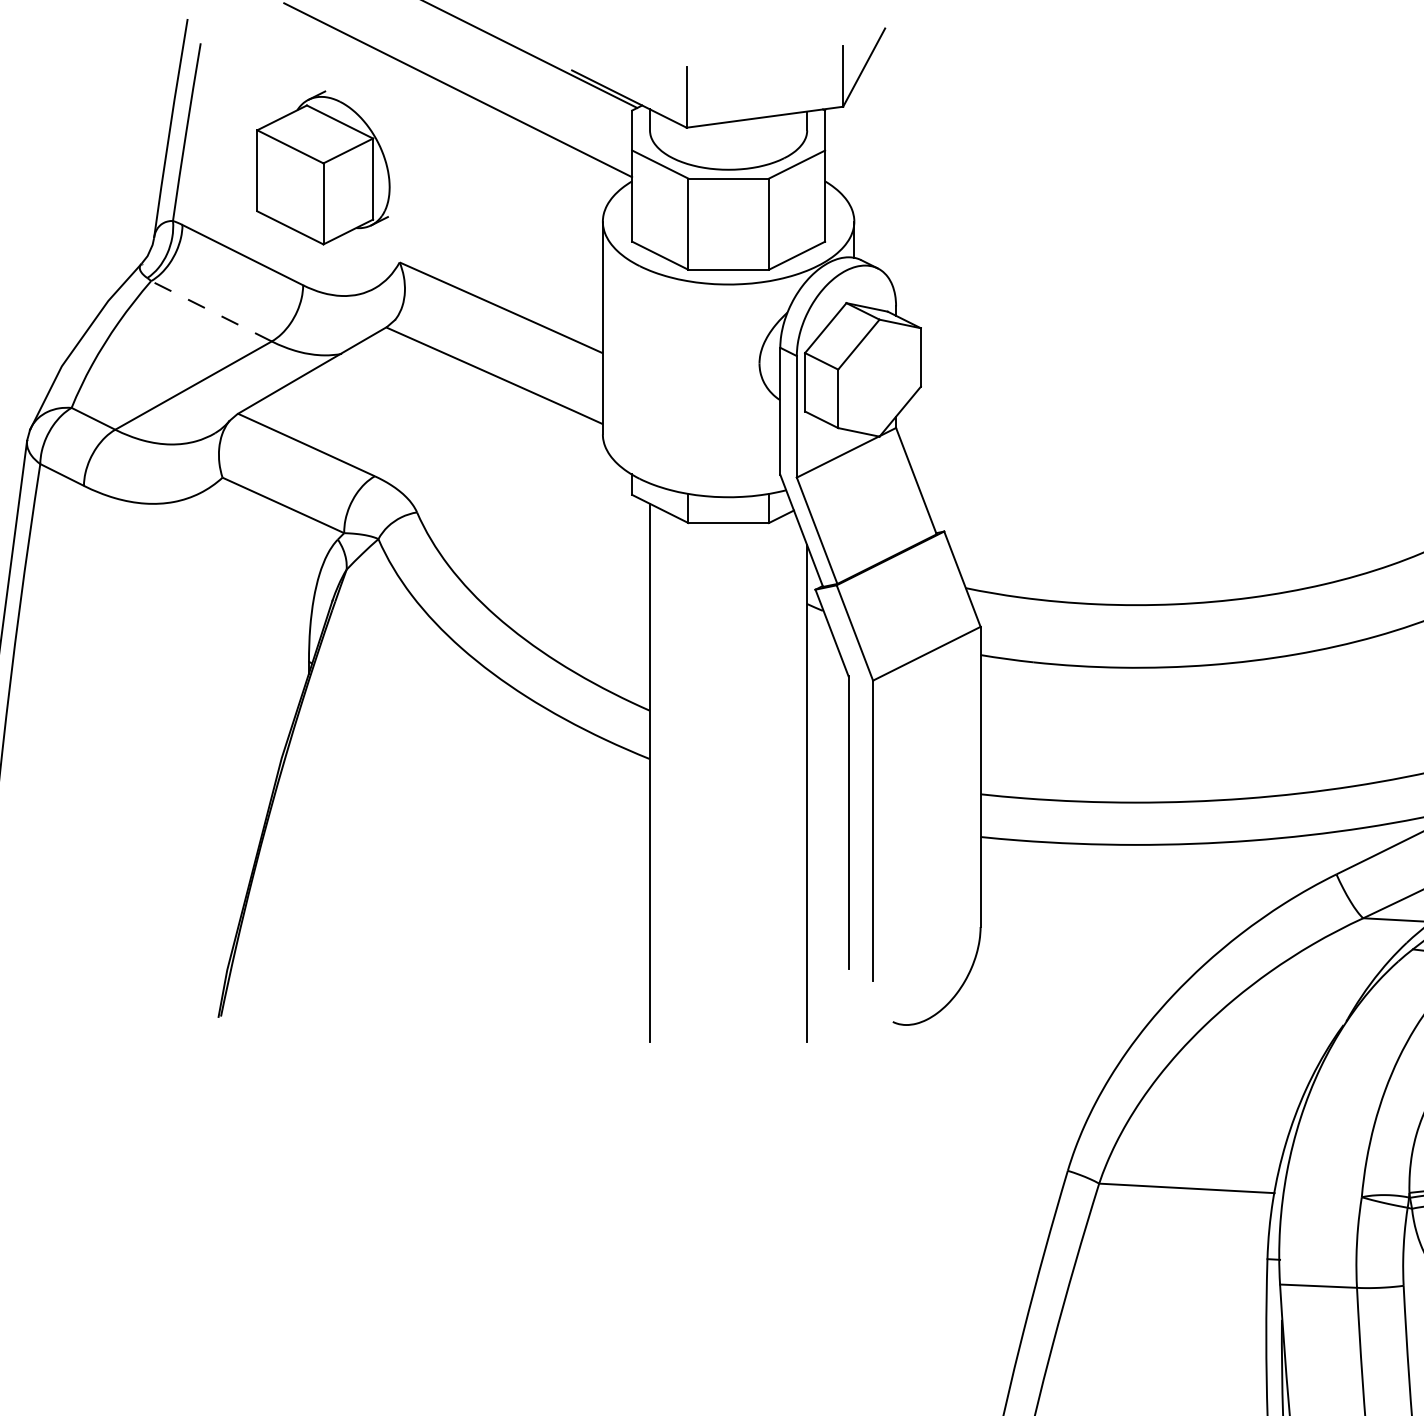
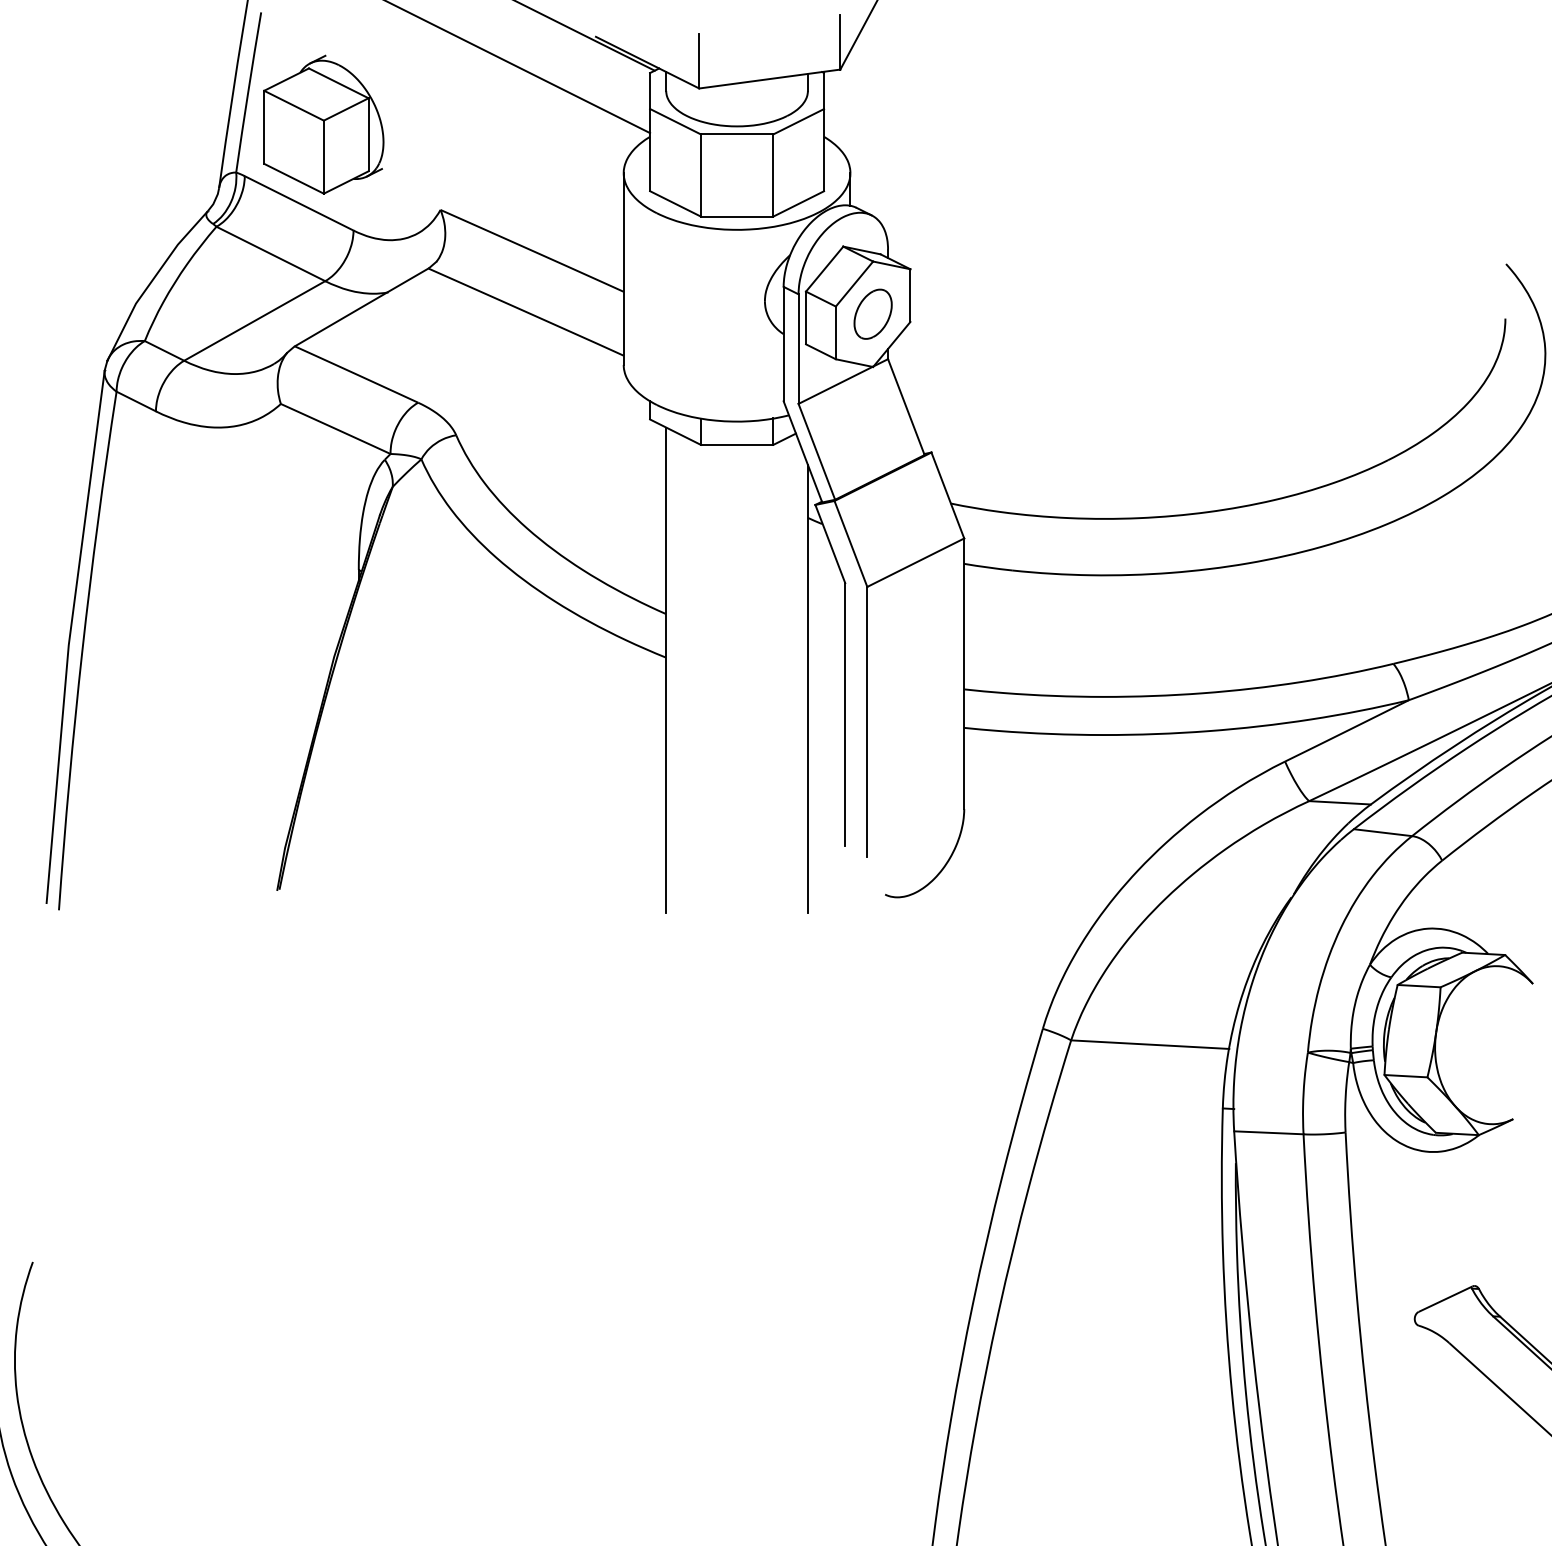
part: (323, 167) -> (323, 124), moved
line: (211, 310) -> (270, 253), dashed -> solid
part: (878, 377) -> (872, 313), added

